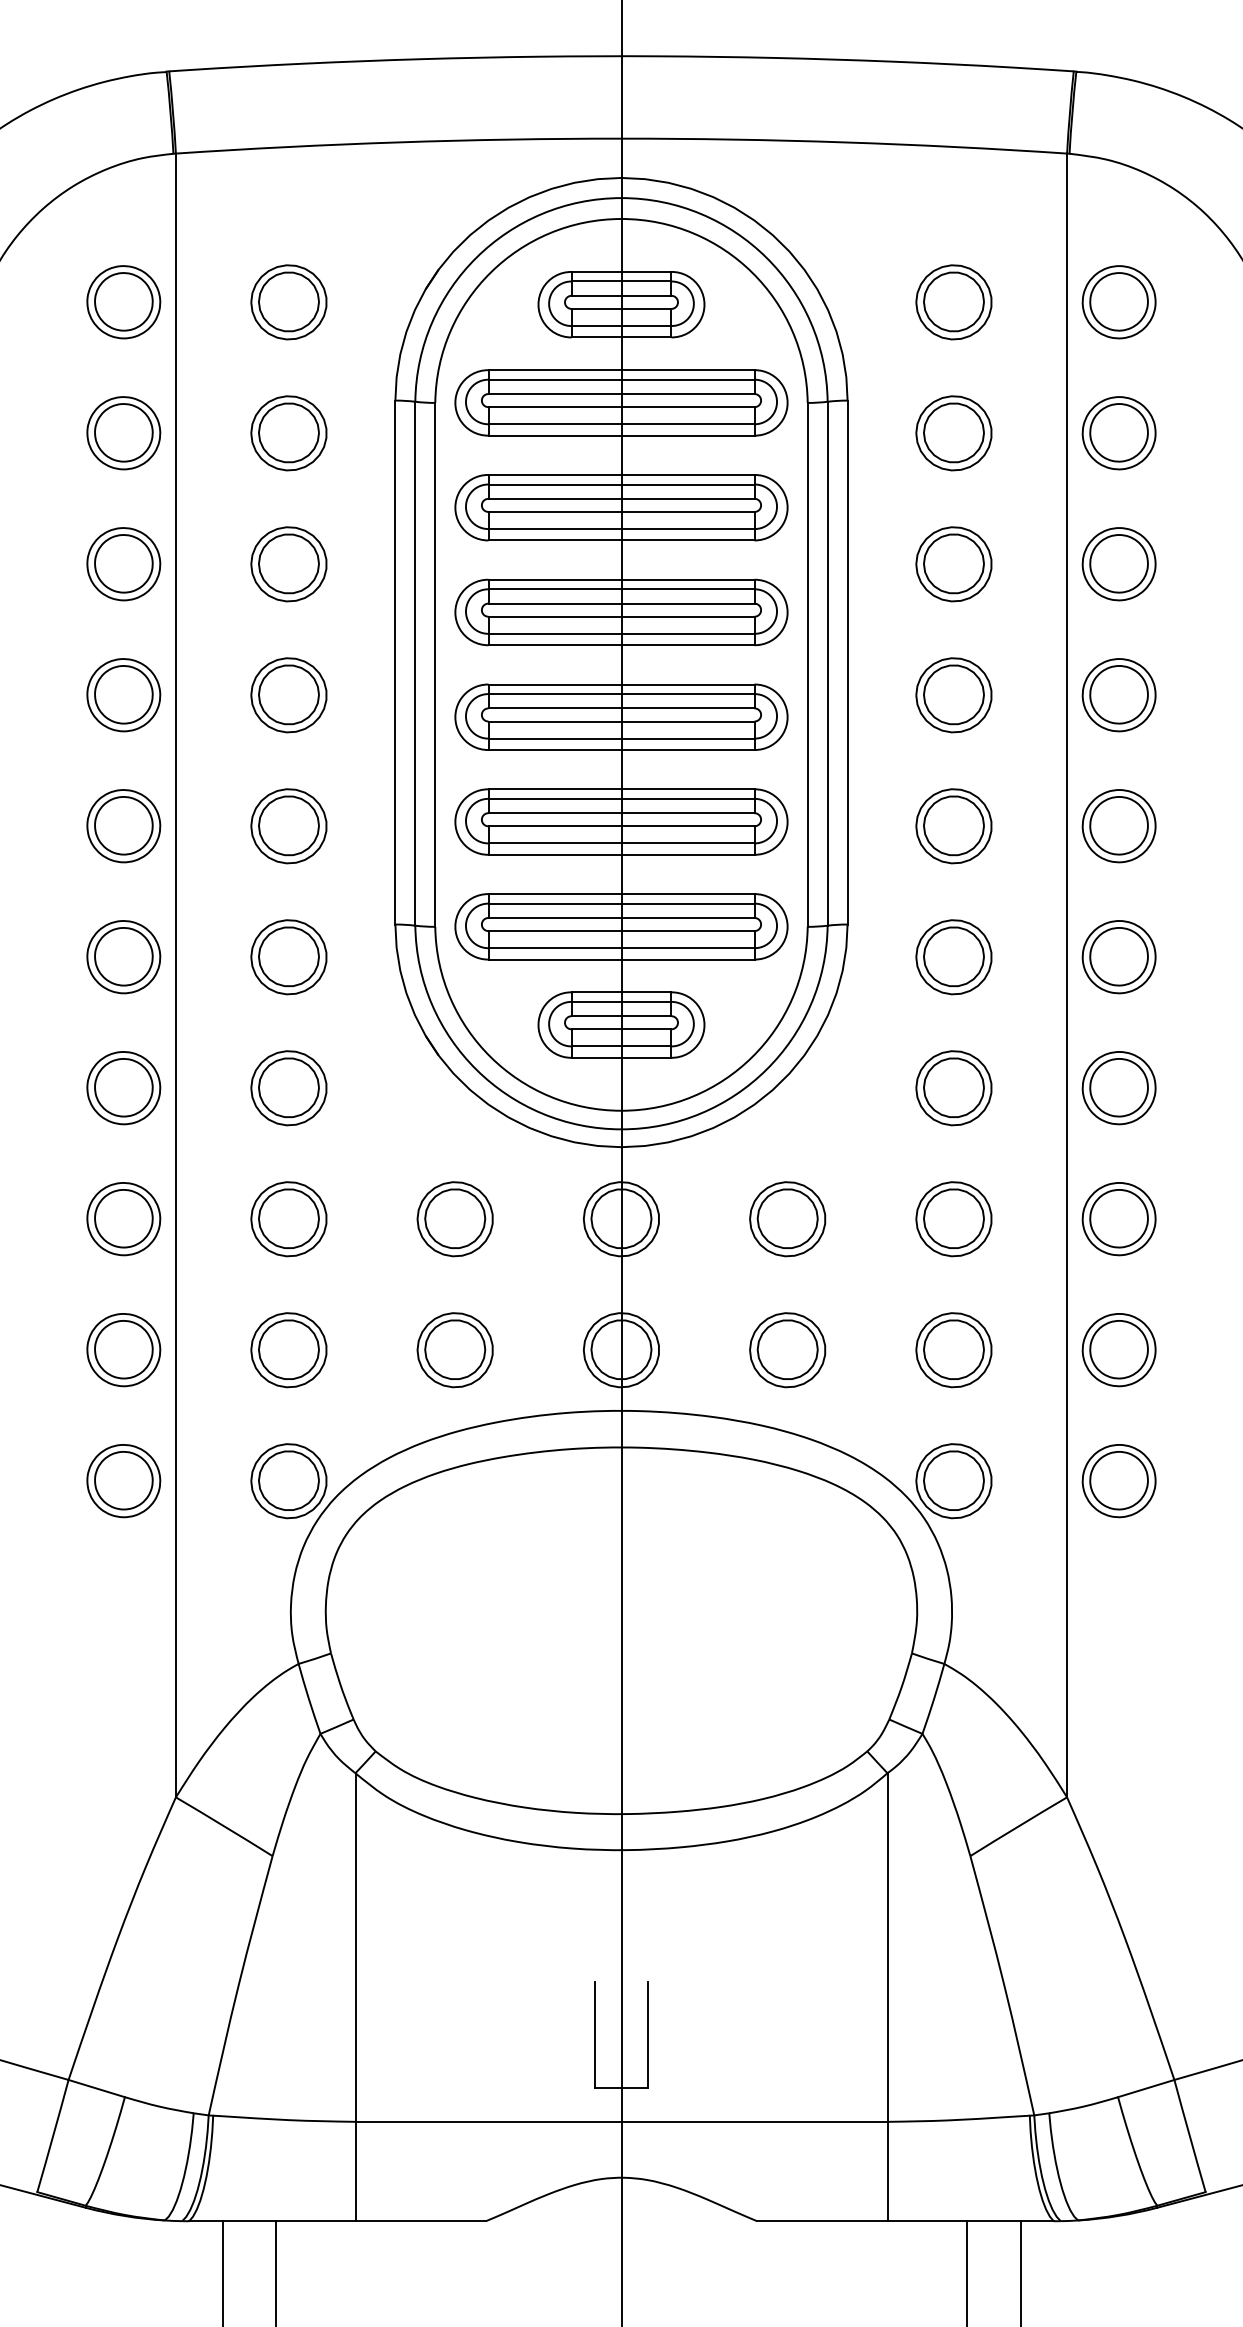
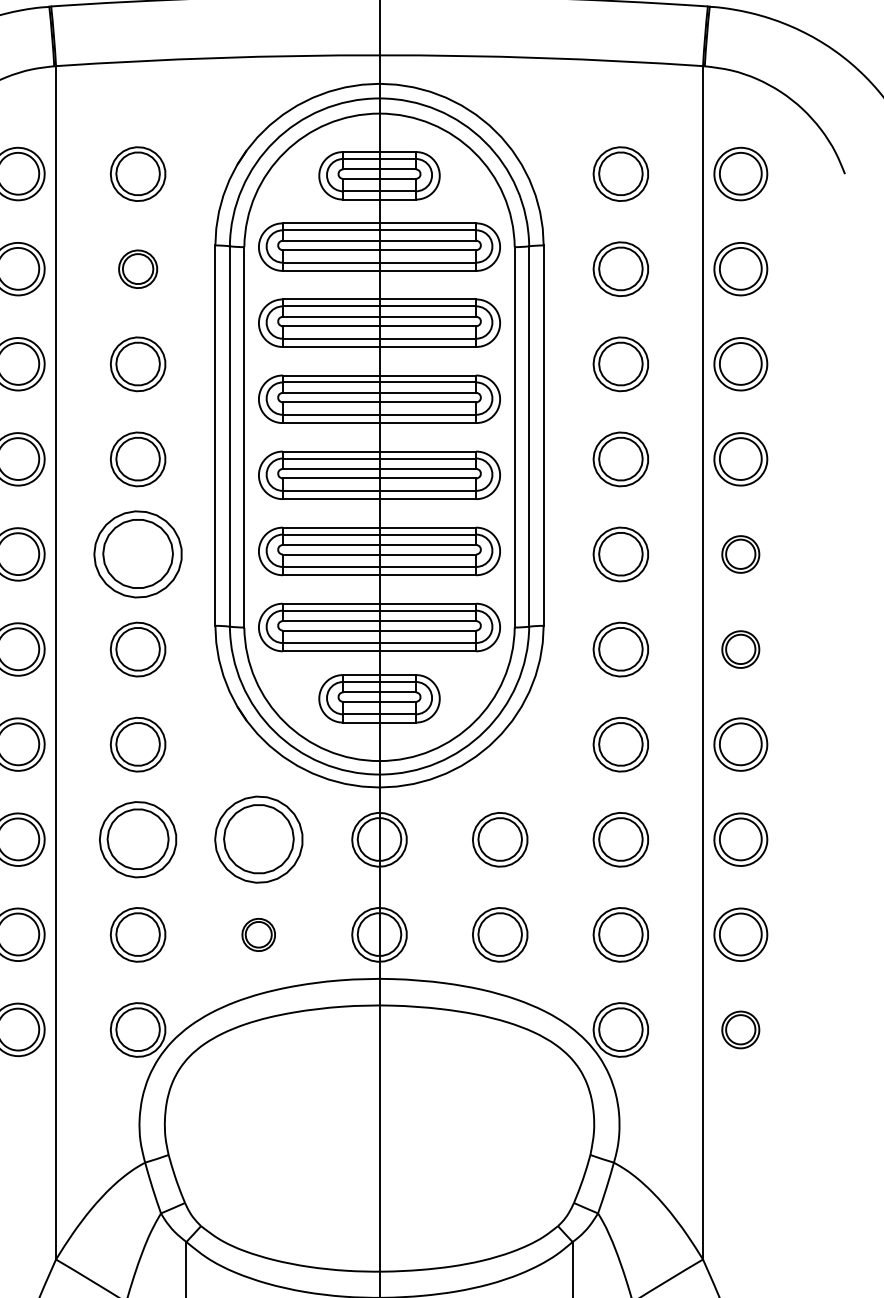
part: (288, 433) -> (137, 269), size x0.7
part: (288, 826) -> (137, 554), size x1.6
part: (1118, 826) -> (740, 554), size x0.7
part: (1118, 957) -> (740, 649), size x0.7
part: (288, 1219) -> (137, 839), size x1.4
part: (454, 1219) -> (258, 839), size x1.6
part: (454, 1350) -> (258, 935), size x0.6
part: (1118, 1481) -> (740, 1030), size x0.7

